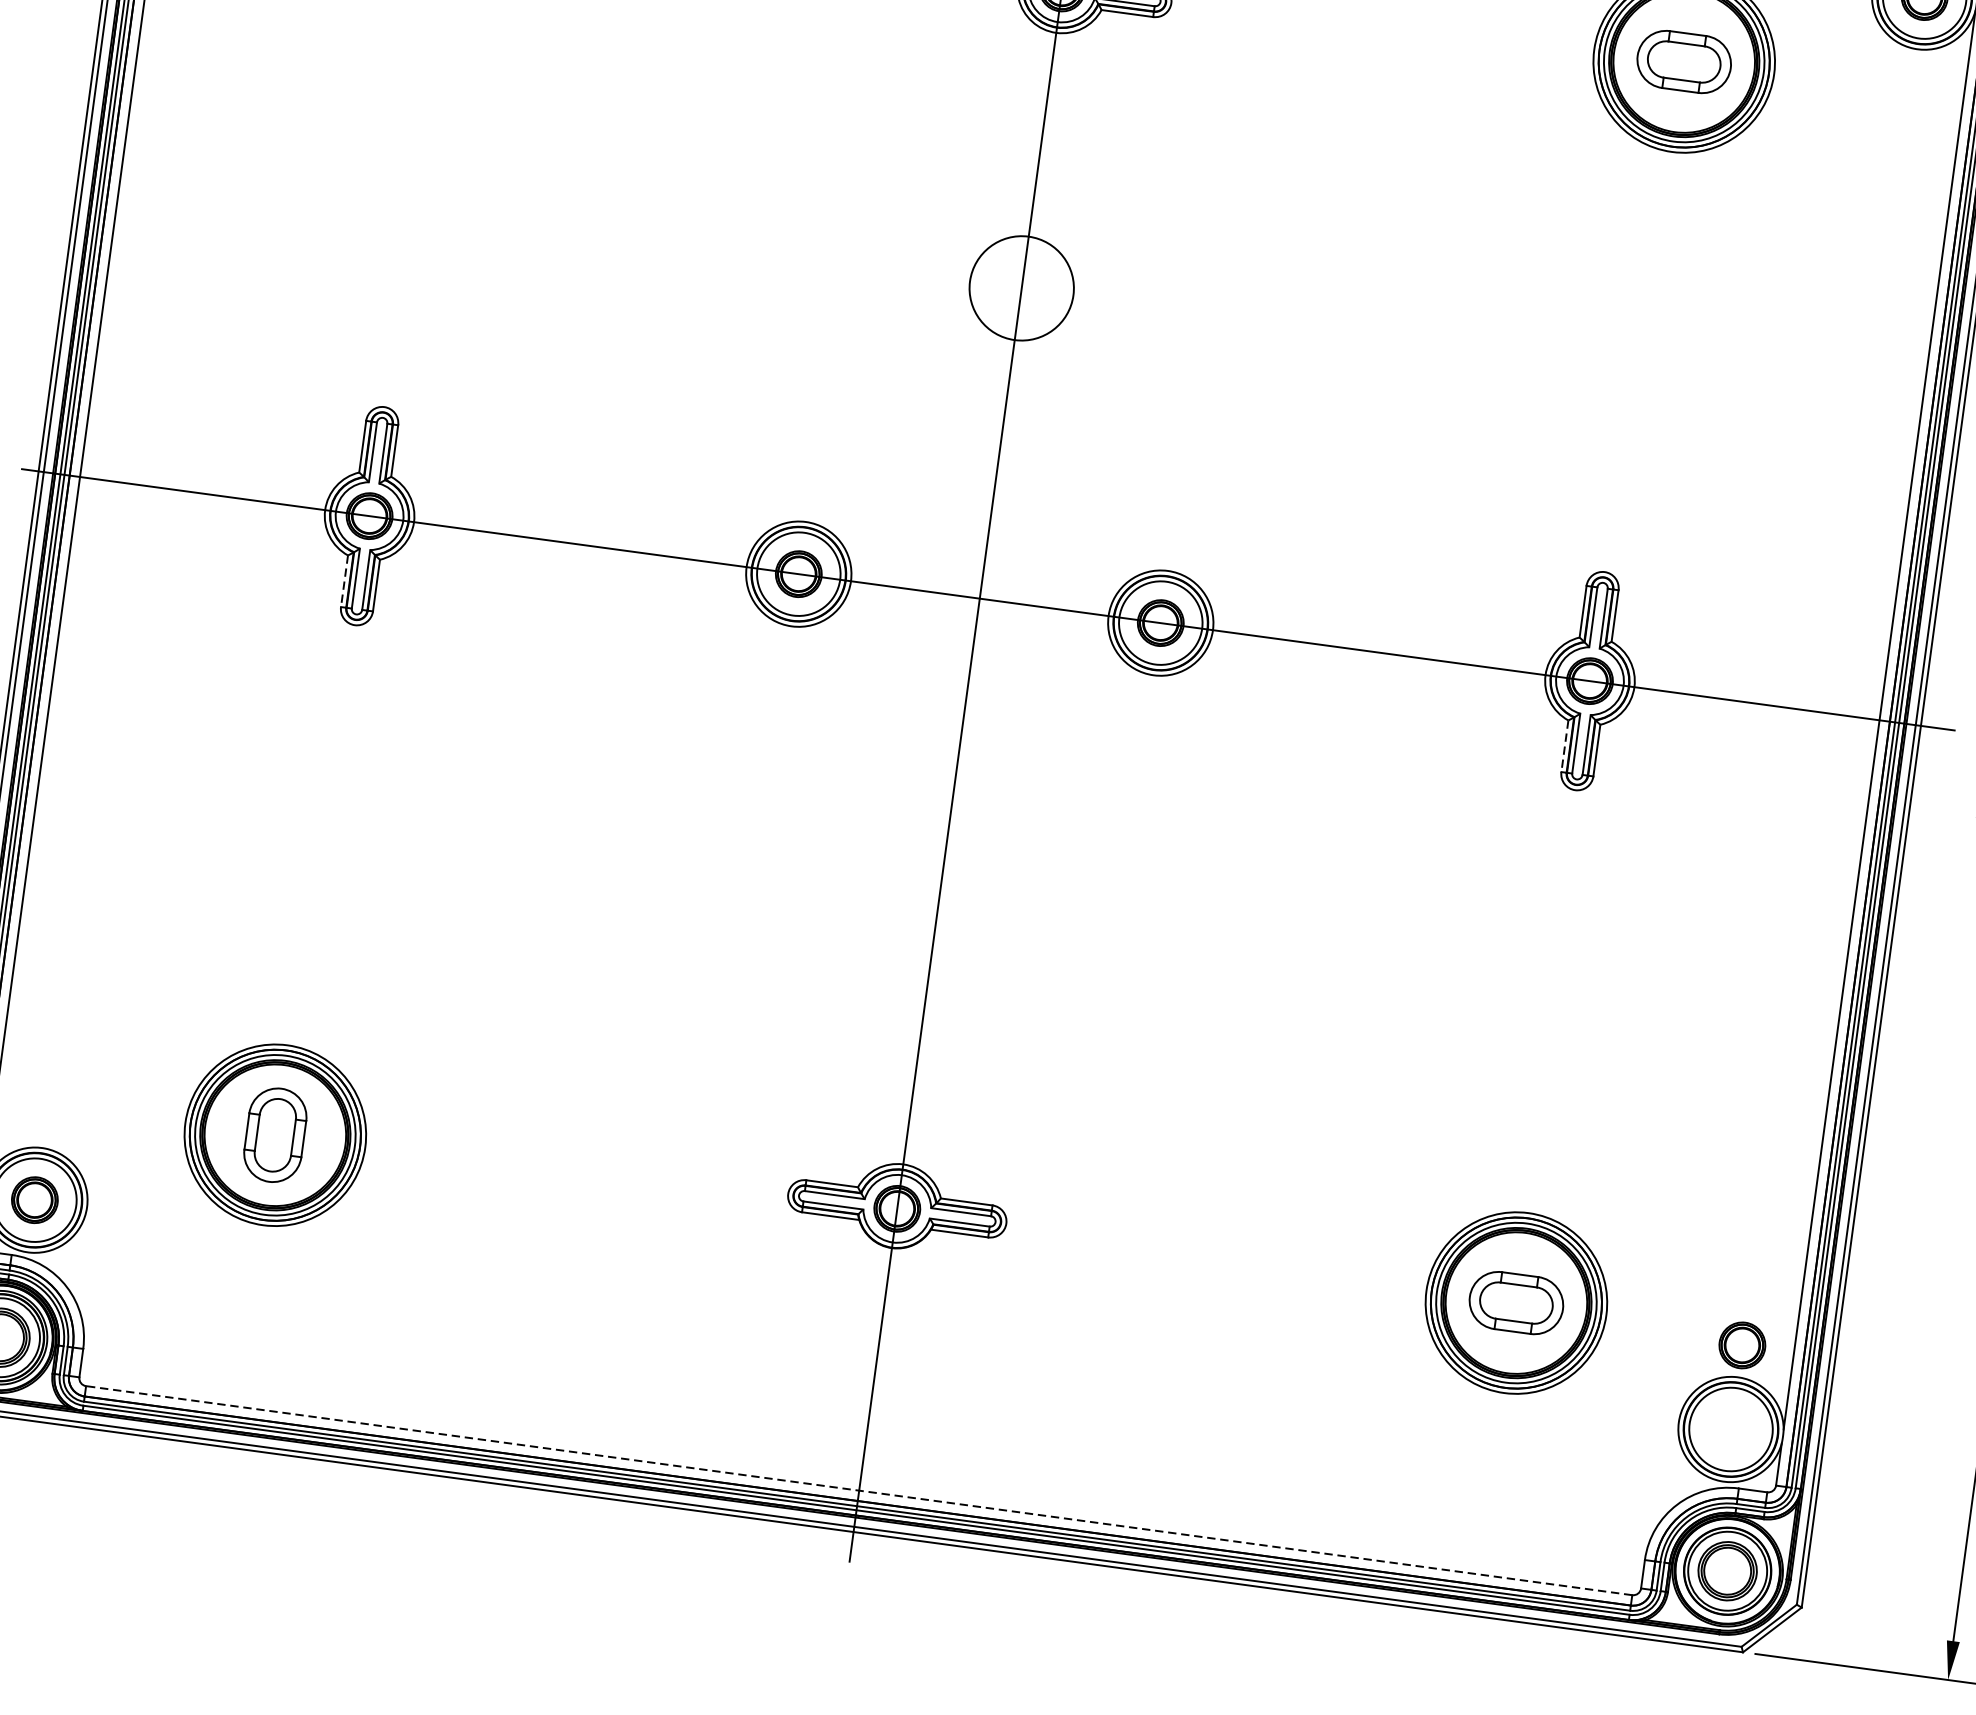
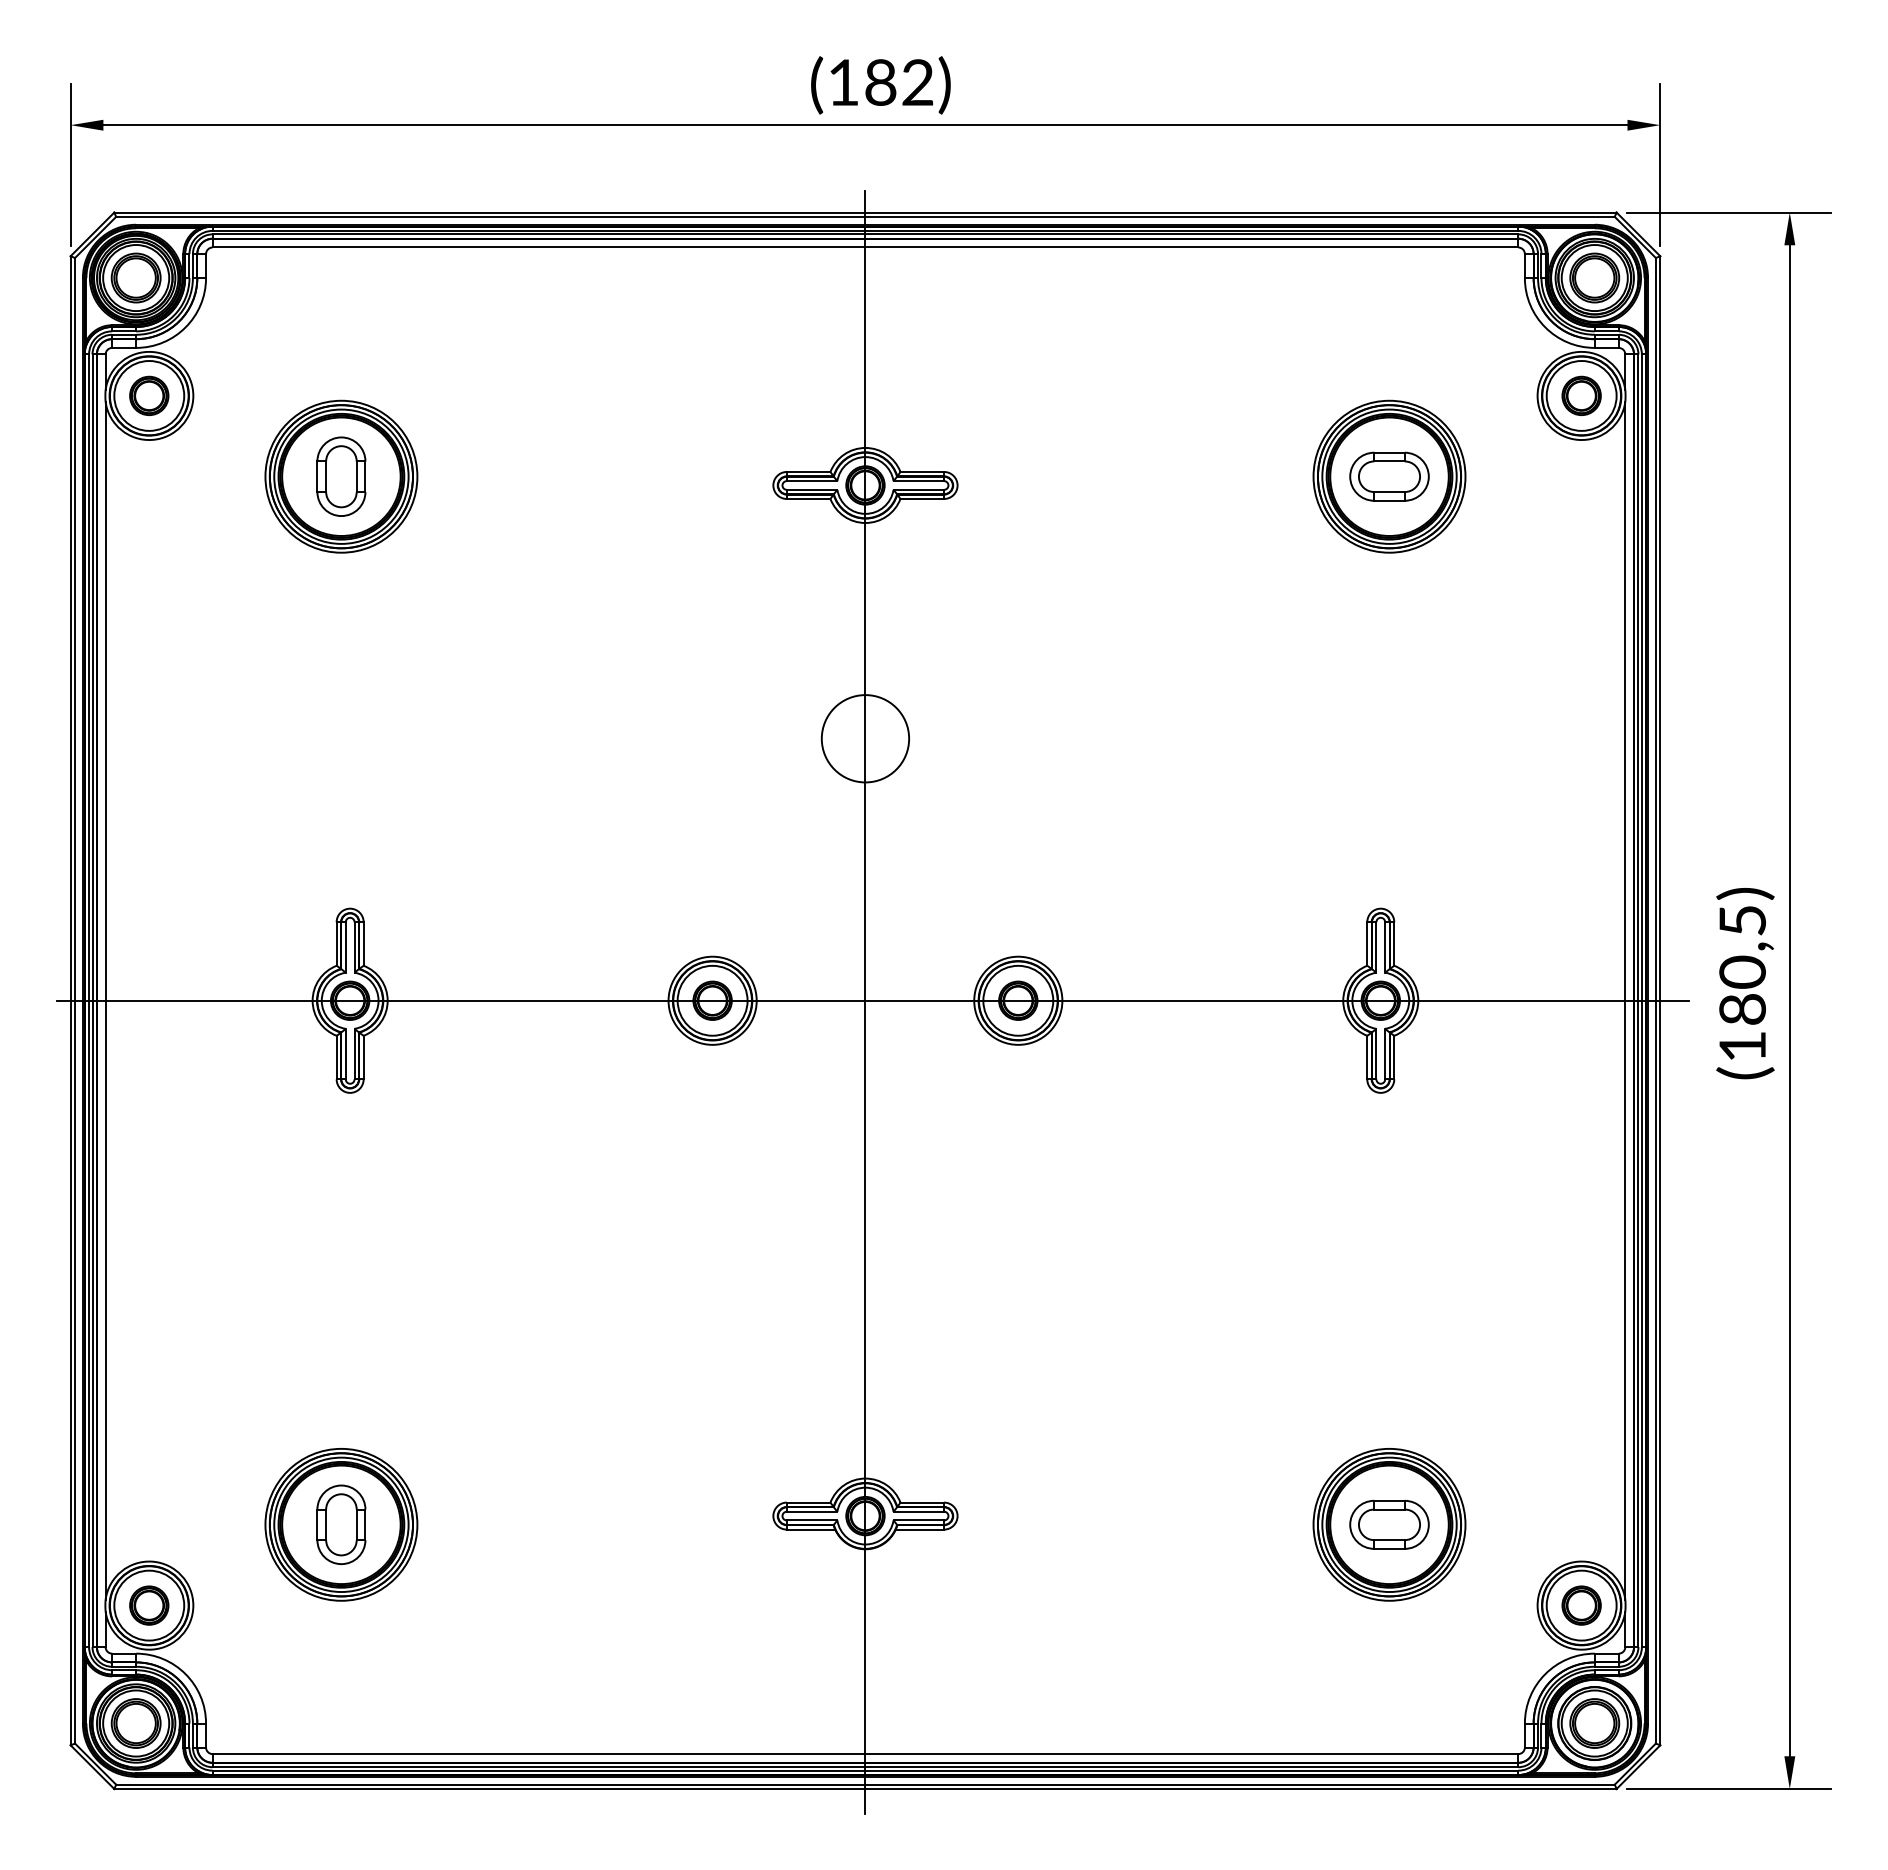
line: (344, 581) -> (336, 1057), dashed -> solid
line: (1565, 746) -> (1367, 1057), dashed -> solid
part: (1742, 1345) -> (1581, 1605), moved
line: (859, 1491) -> (865, 1754), dashed -> solid

